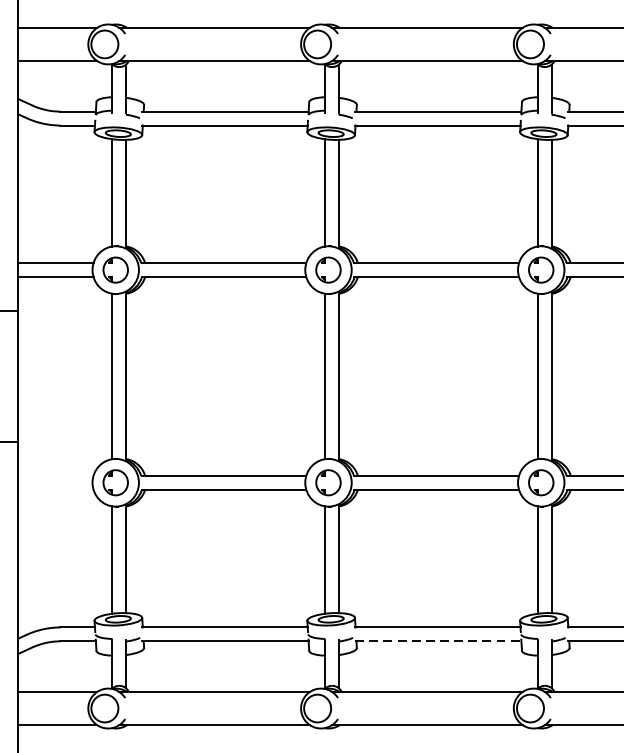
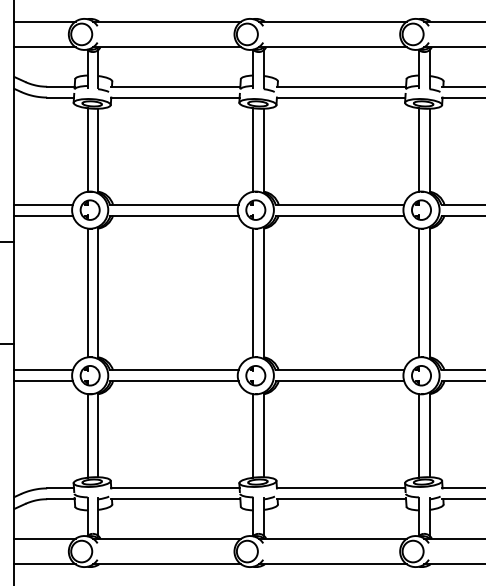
line: (55, 476) -> (43, 370), added
line: (55, 490) -> (43, 381), added
line: (438, 641) -> (341, 499), dashed -> solid

